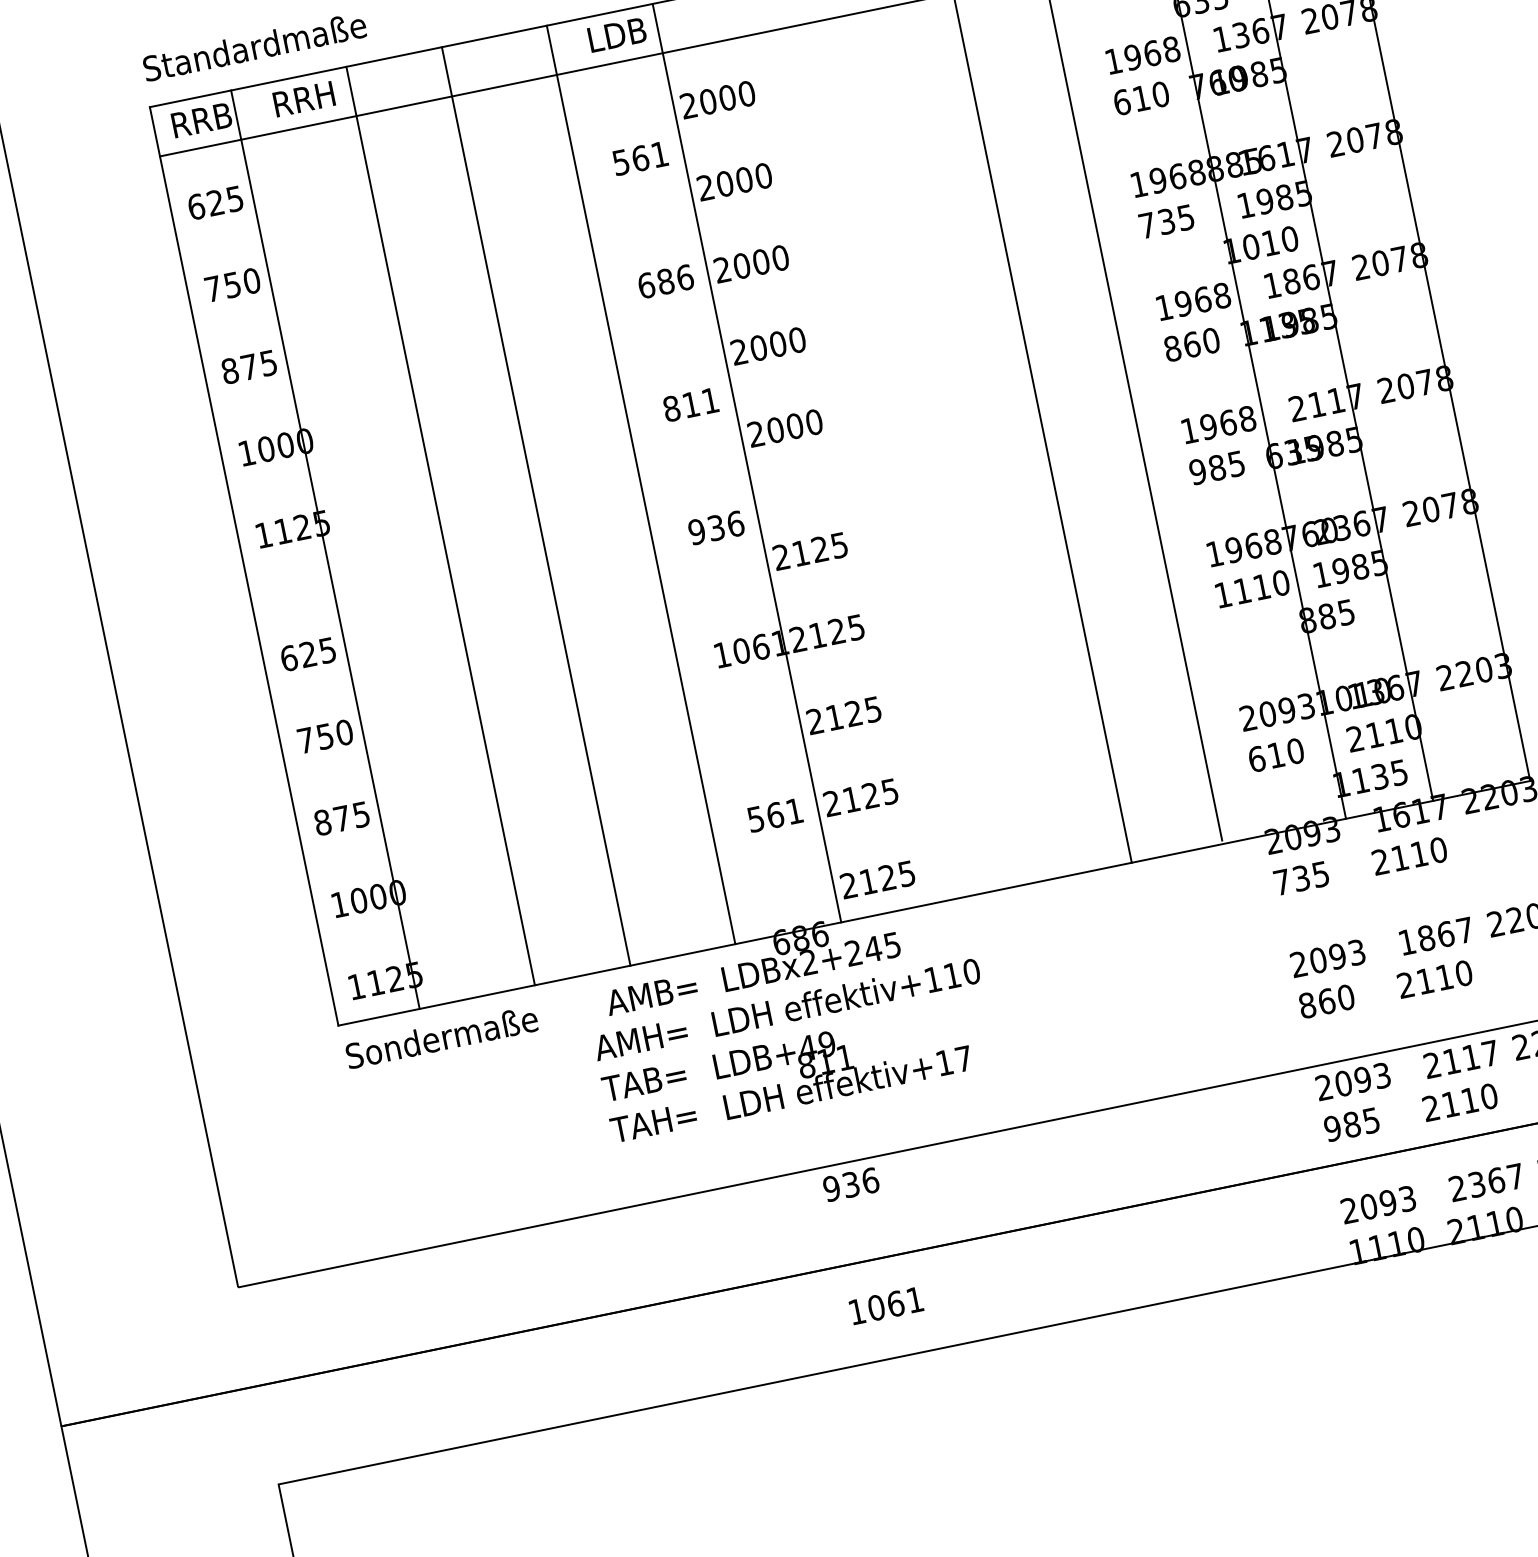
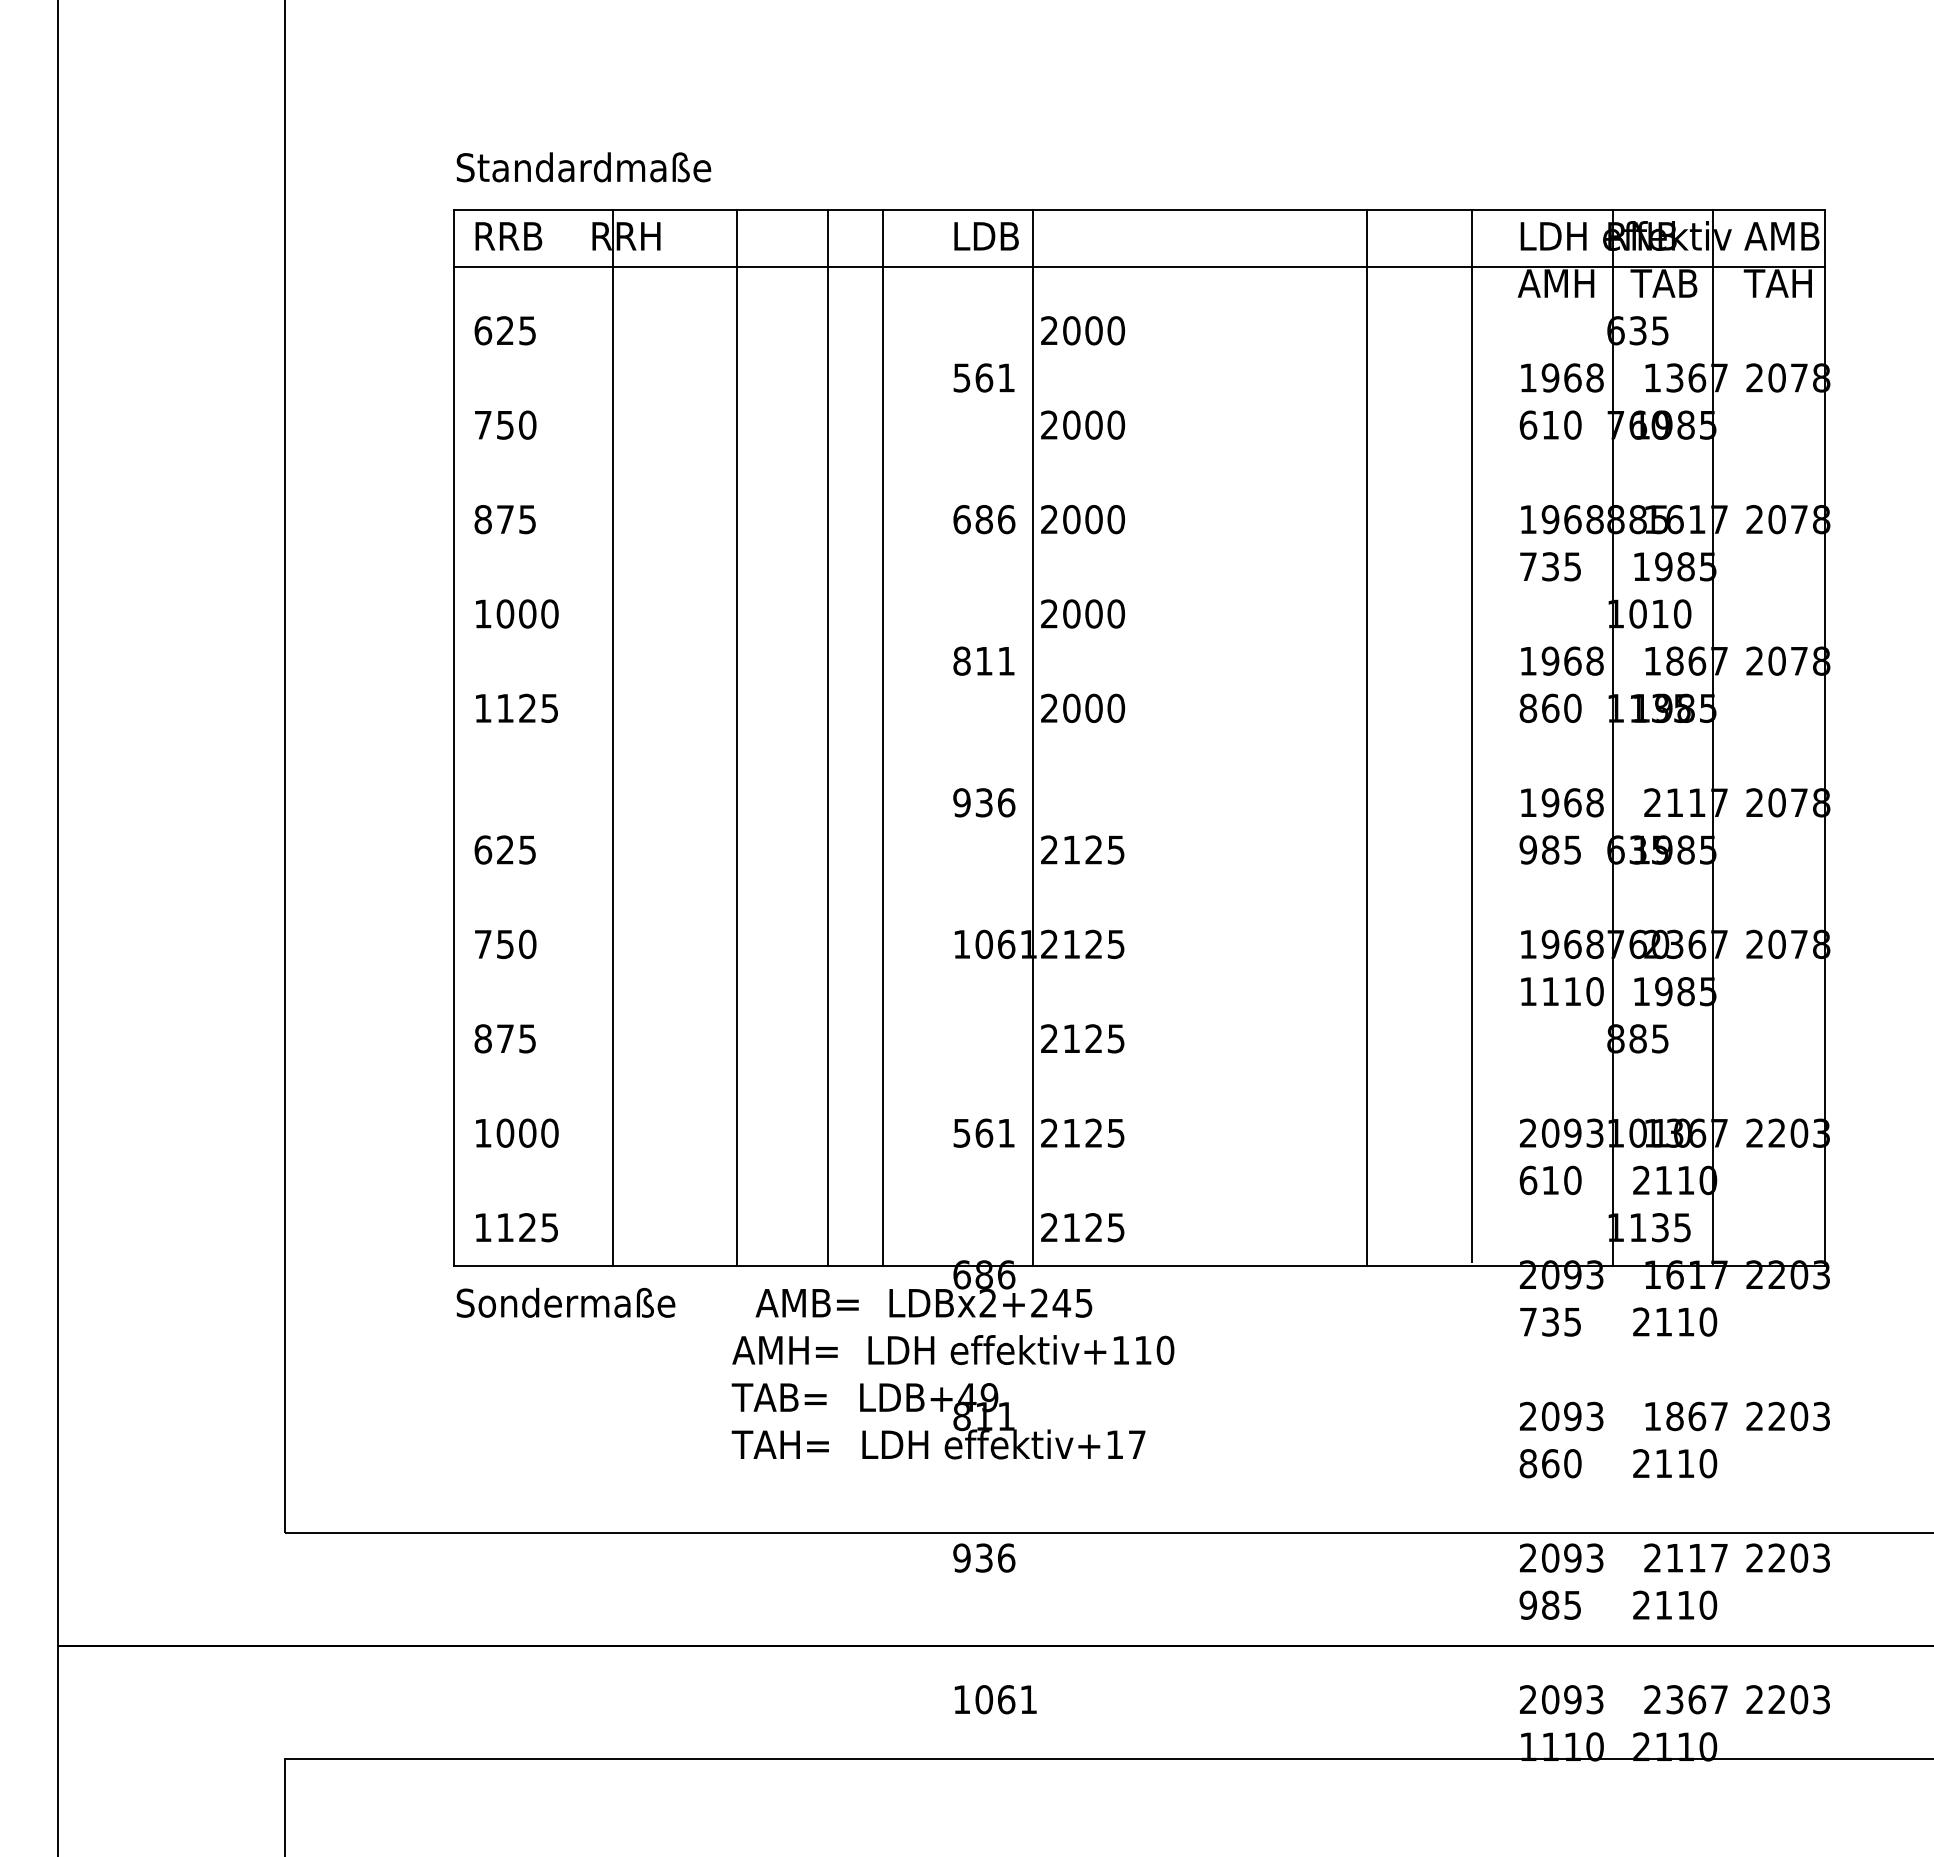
line: (640, 485) -> (827, 738), moved
line: (536, 506) -> (883, 738), moved
line: (440, 526) -> (737, 738), moved
line: (325, 549) -> (612, 738), moved

